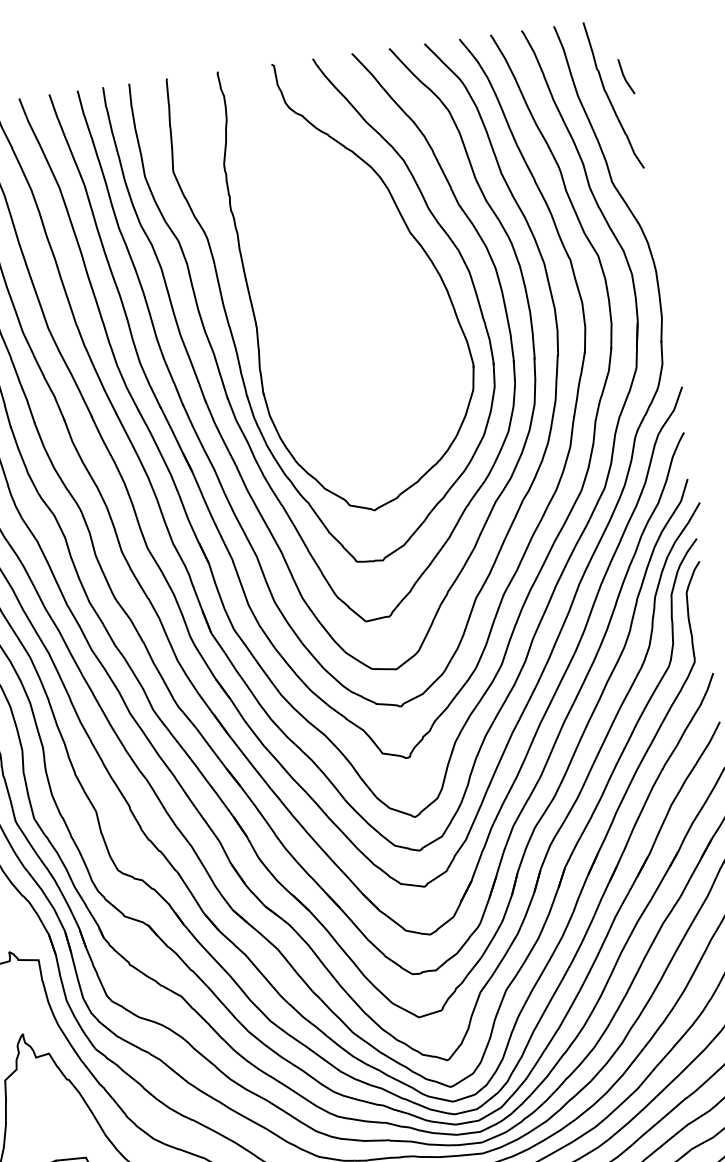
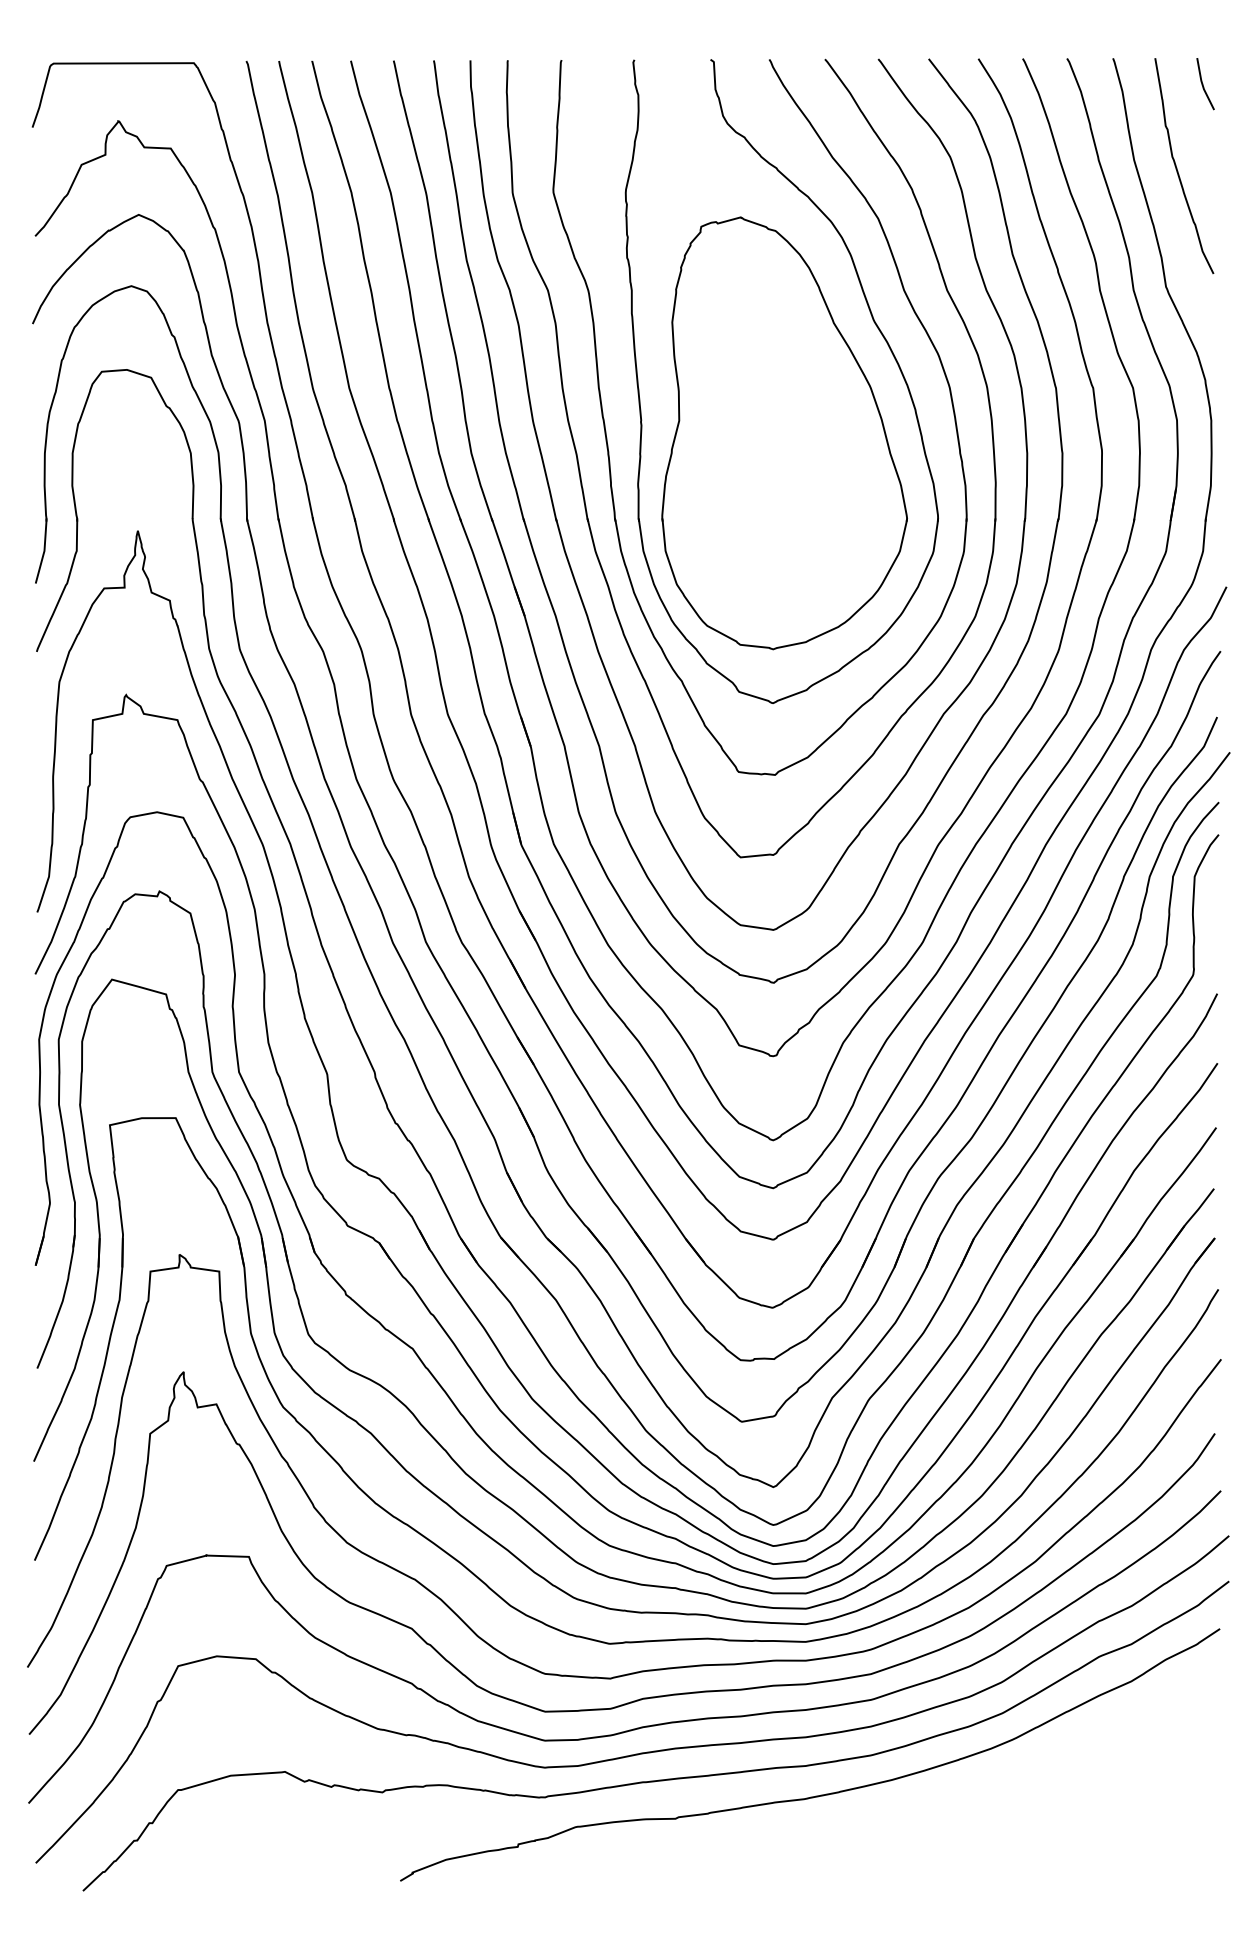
curve: (624, 77) -> (1203, 84), moved
part: (357, 320) -> (784, 433), added

